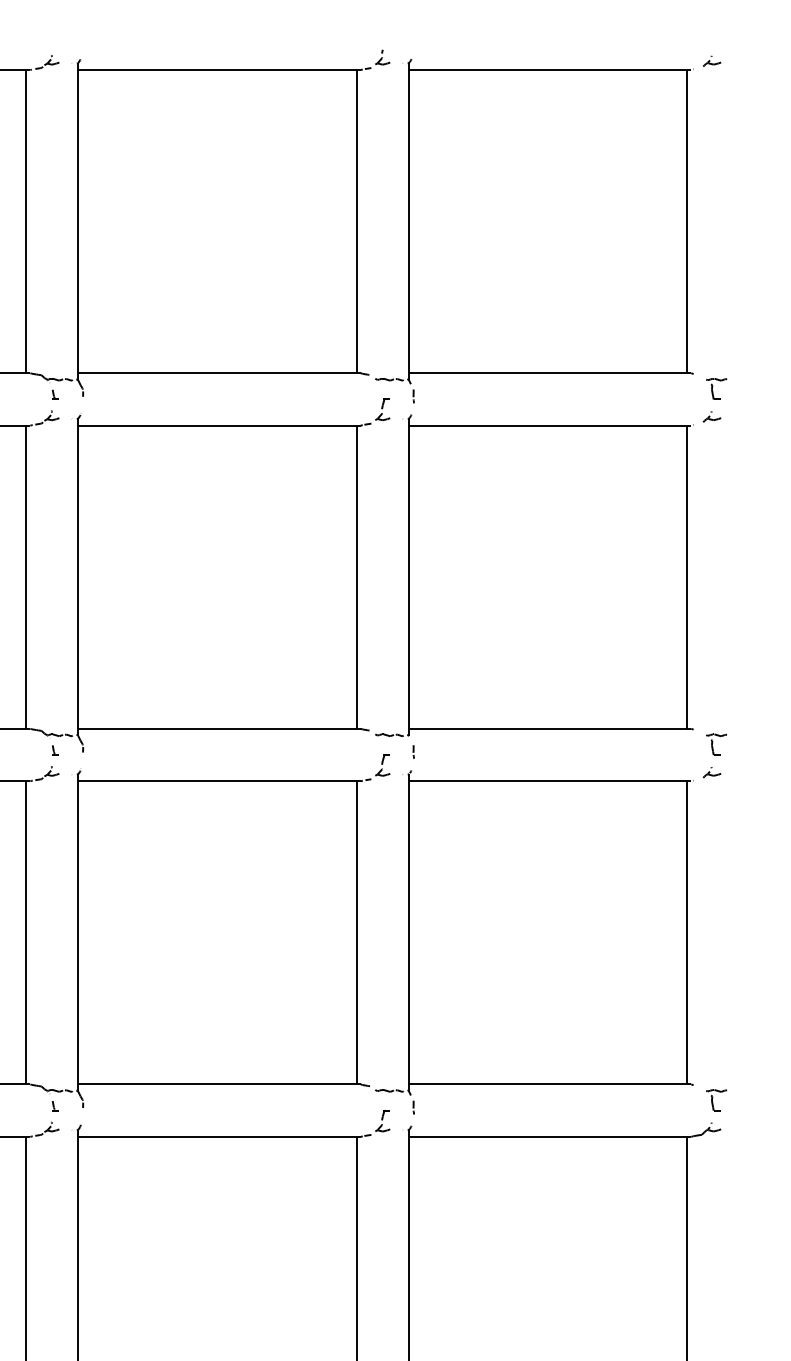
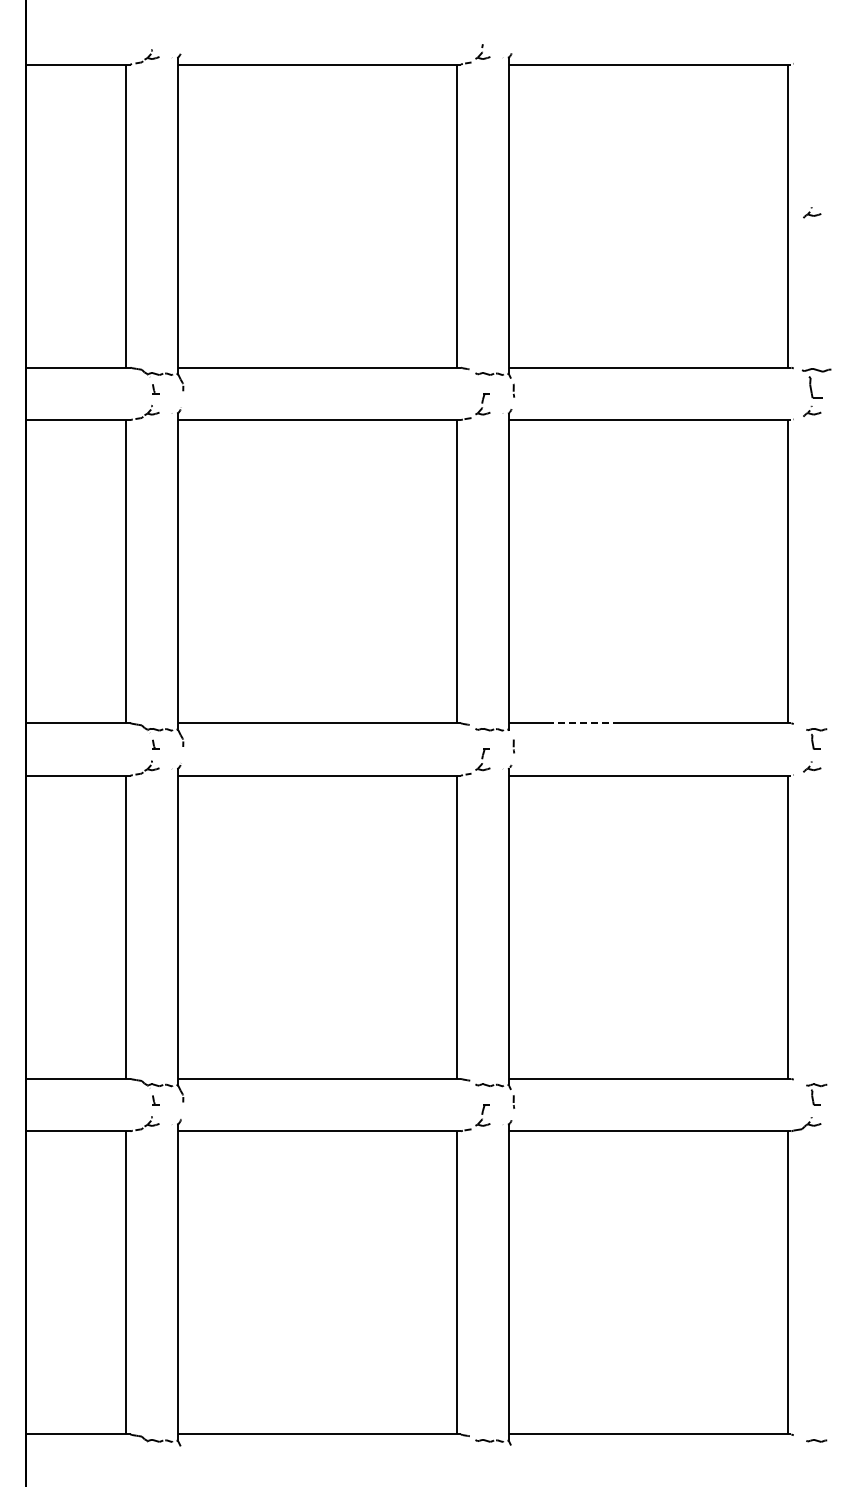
part: (712, 61) -> (812, 212), moved
part: (716, 389) -> (816, 383), size x1.4
line: (480, 729) -> (580, 723), solid -> dashed

